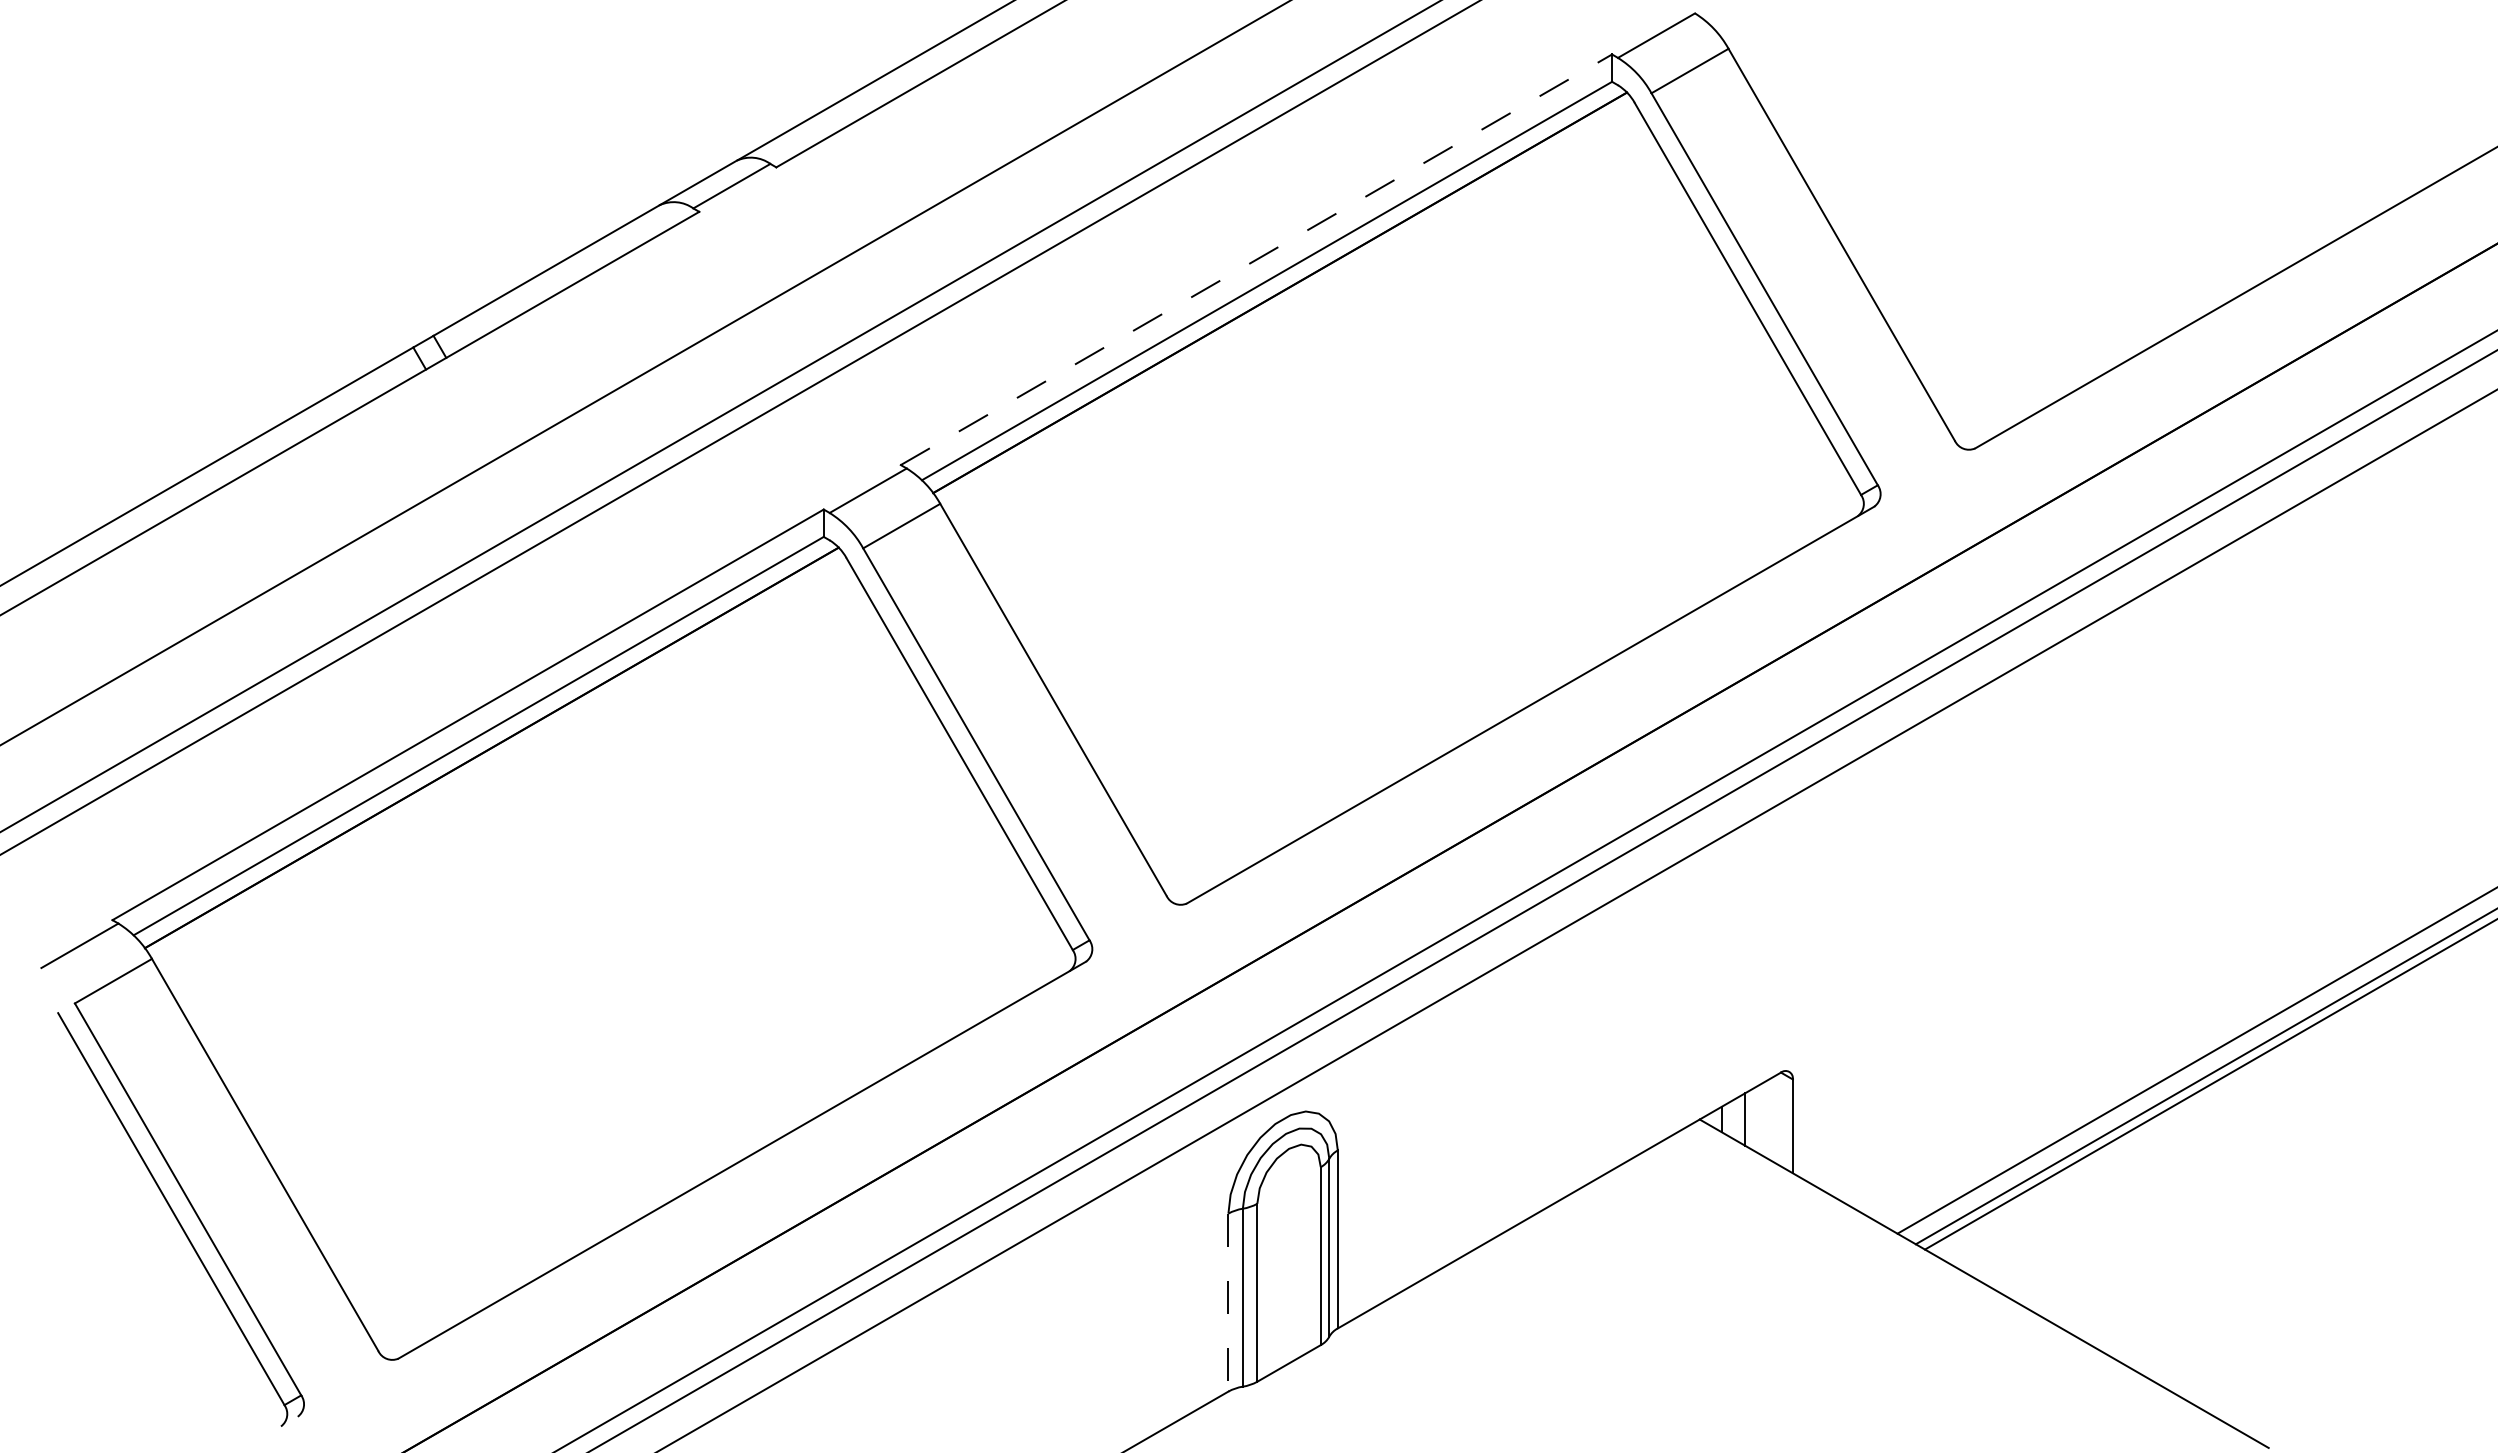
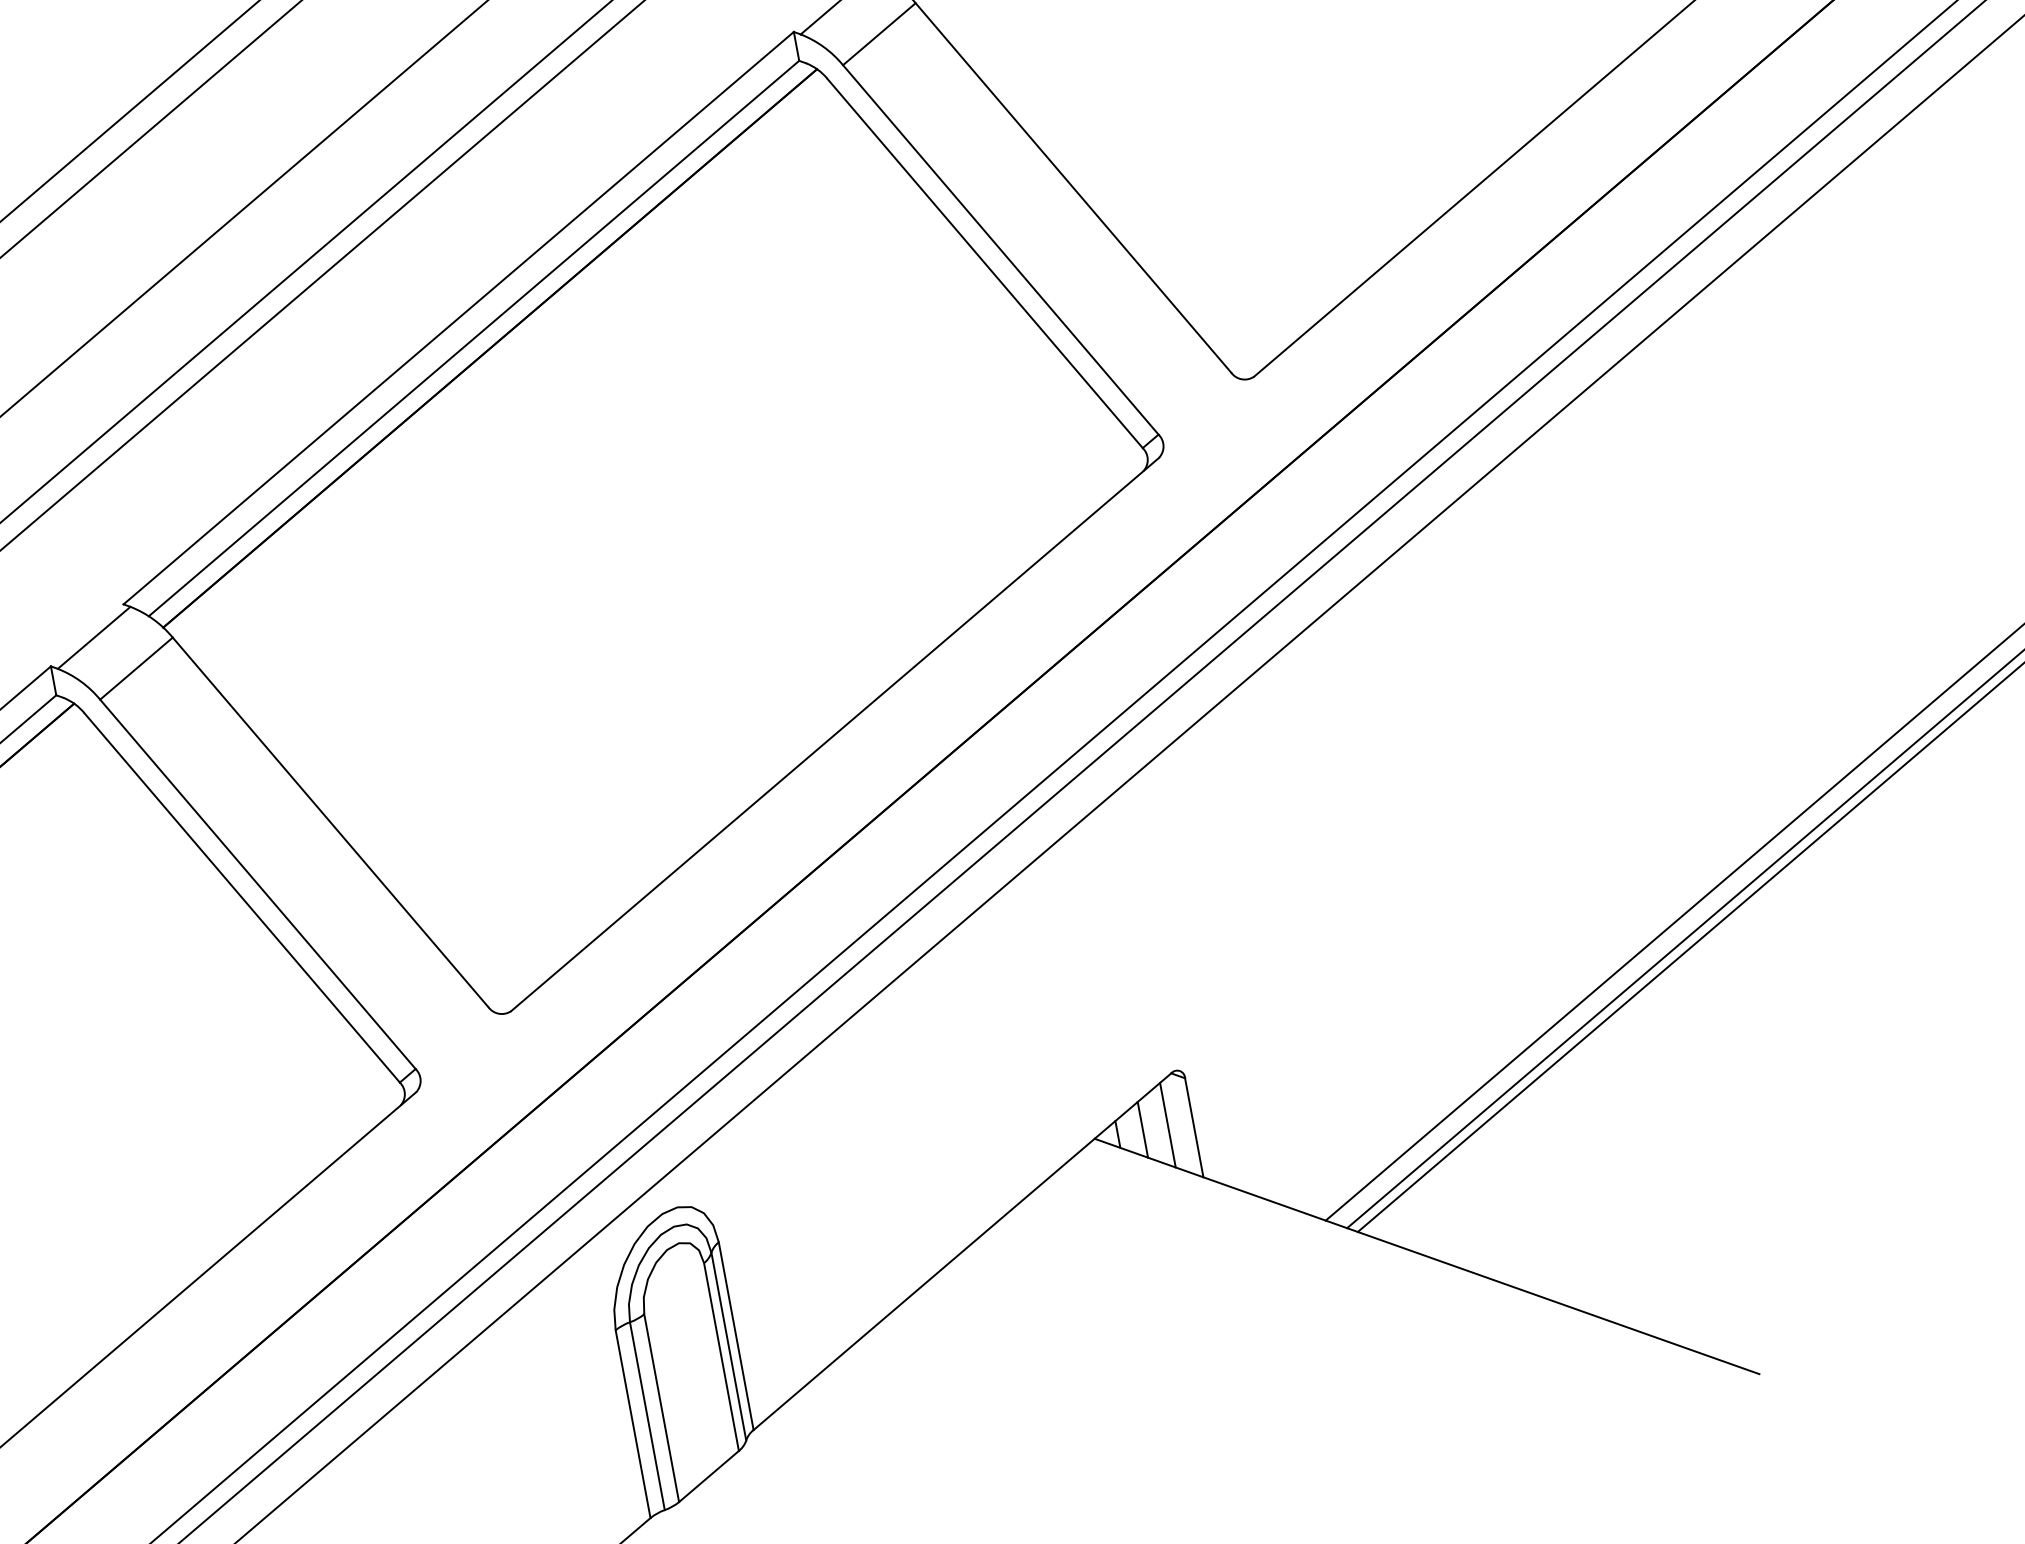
line: (1256, 259) -> (458, 317), dashed -> solid
line: (1769, 1119) -> (1168, 1125), added
line: (1228, 1302) -> (633, 1424), dashed -> solid

